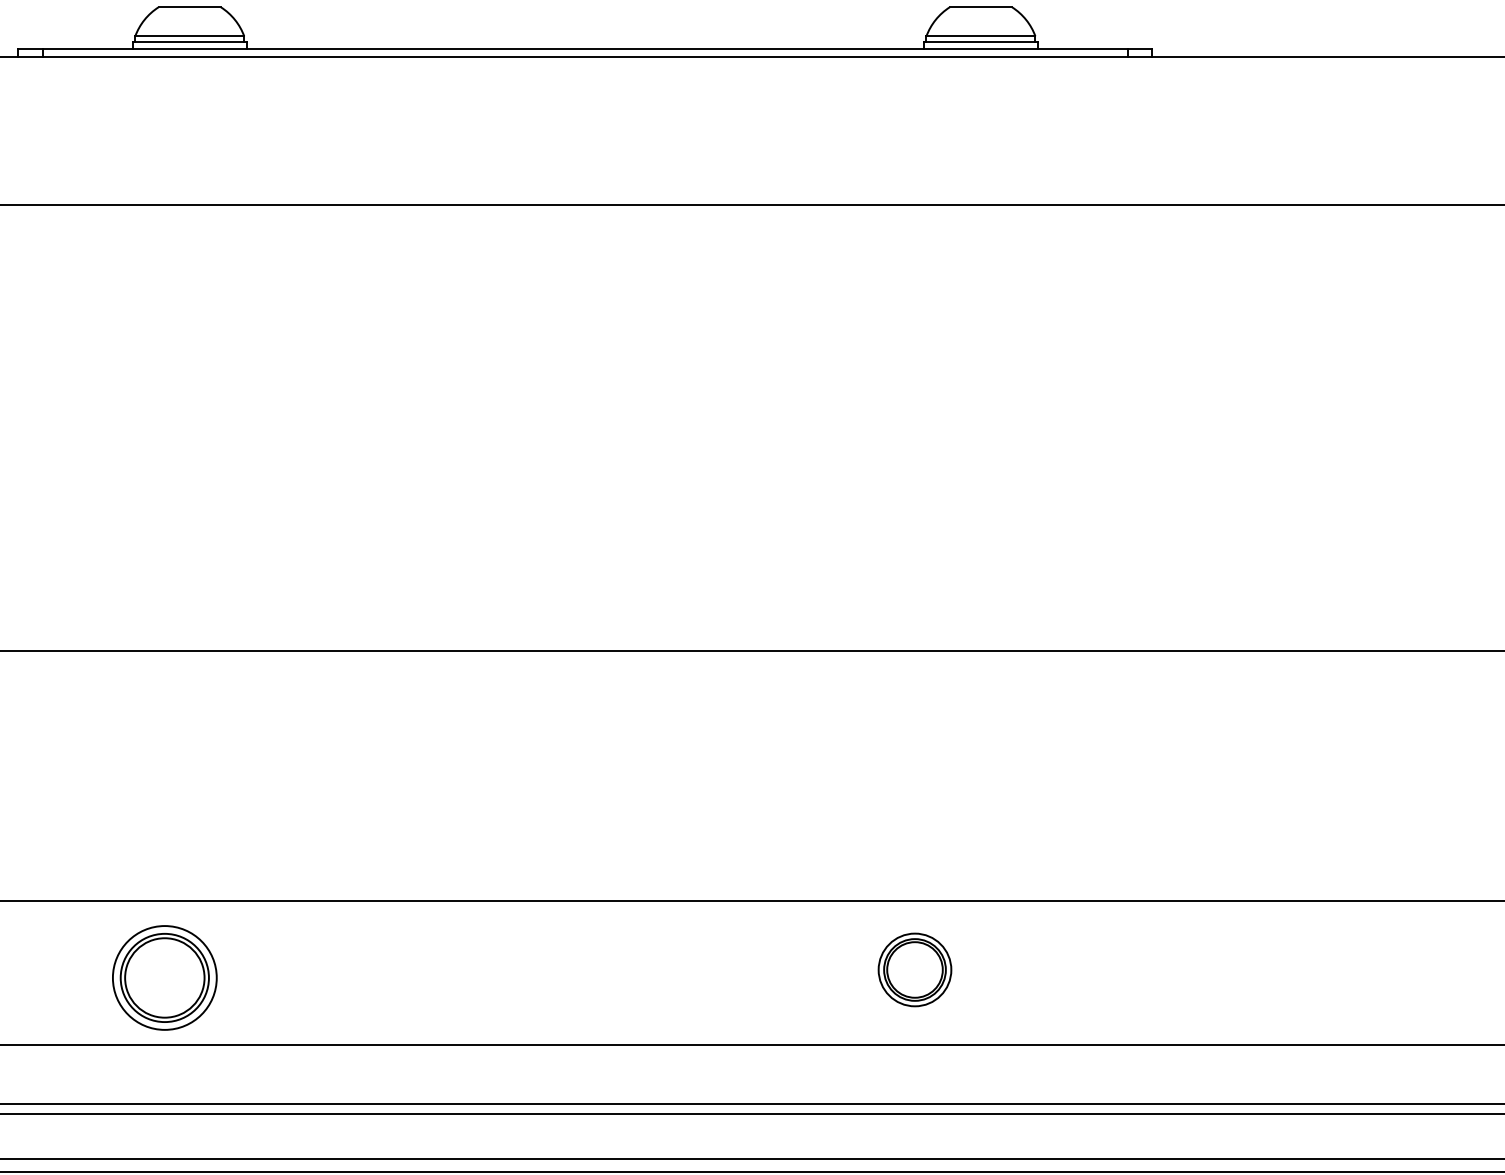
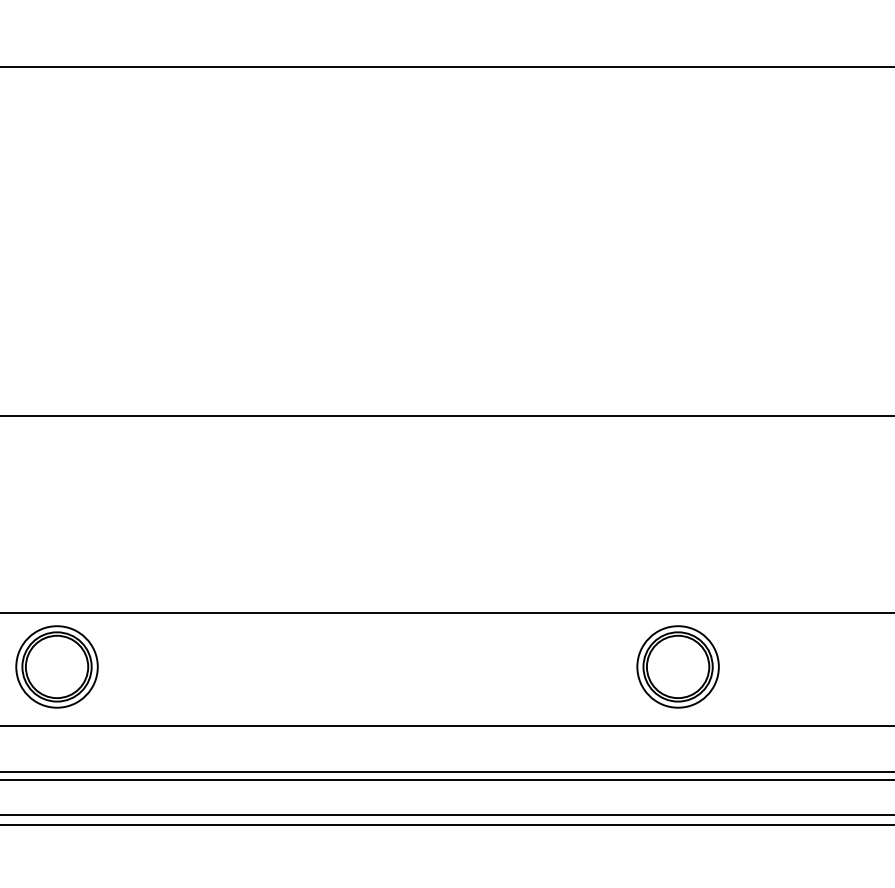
part: (914, 969) -> (677, 666), size x1.43
part: (164, 977) -> (56, 666), moved

